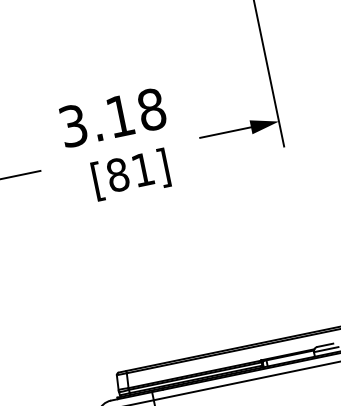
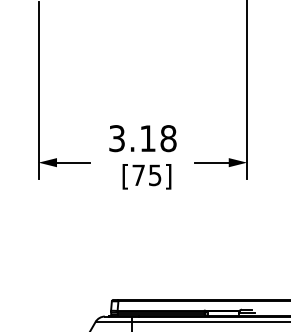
text: (129, 172) -> (146, 175), [81] -> [75]

